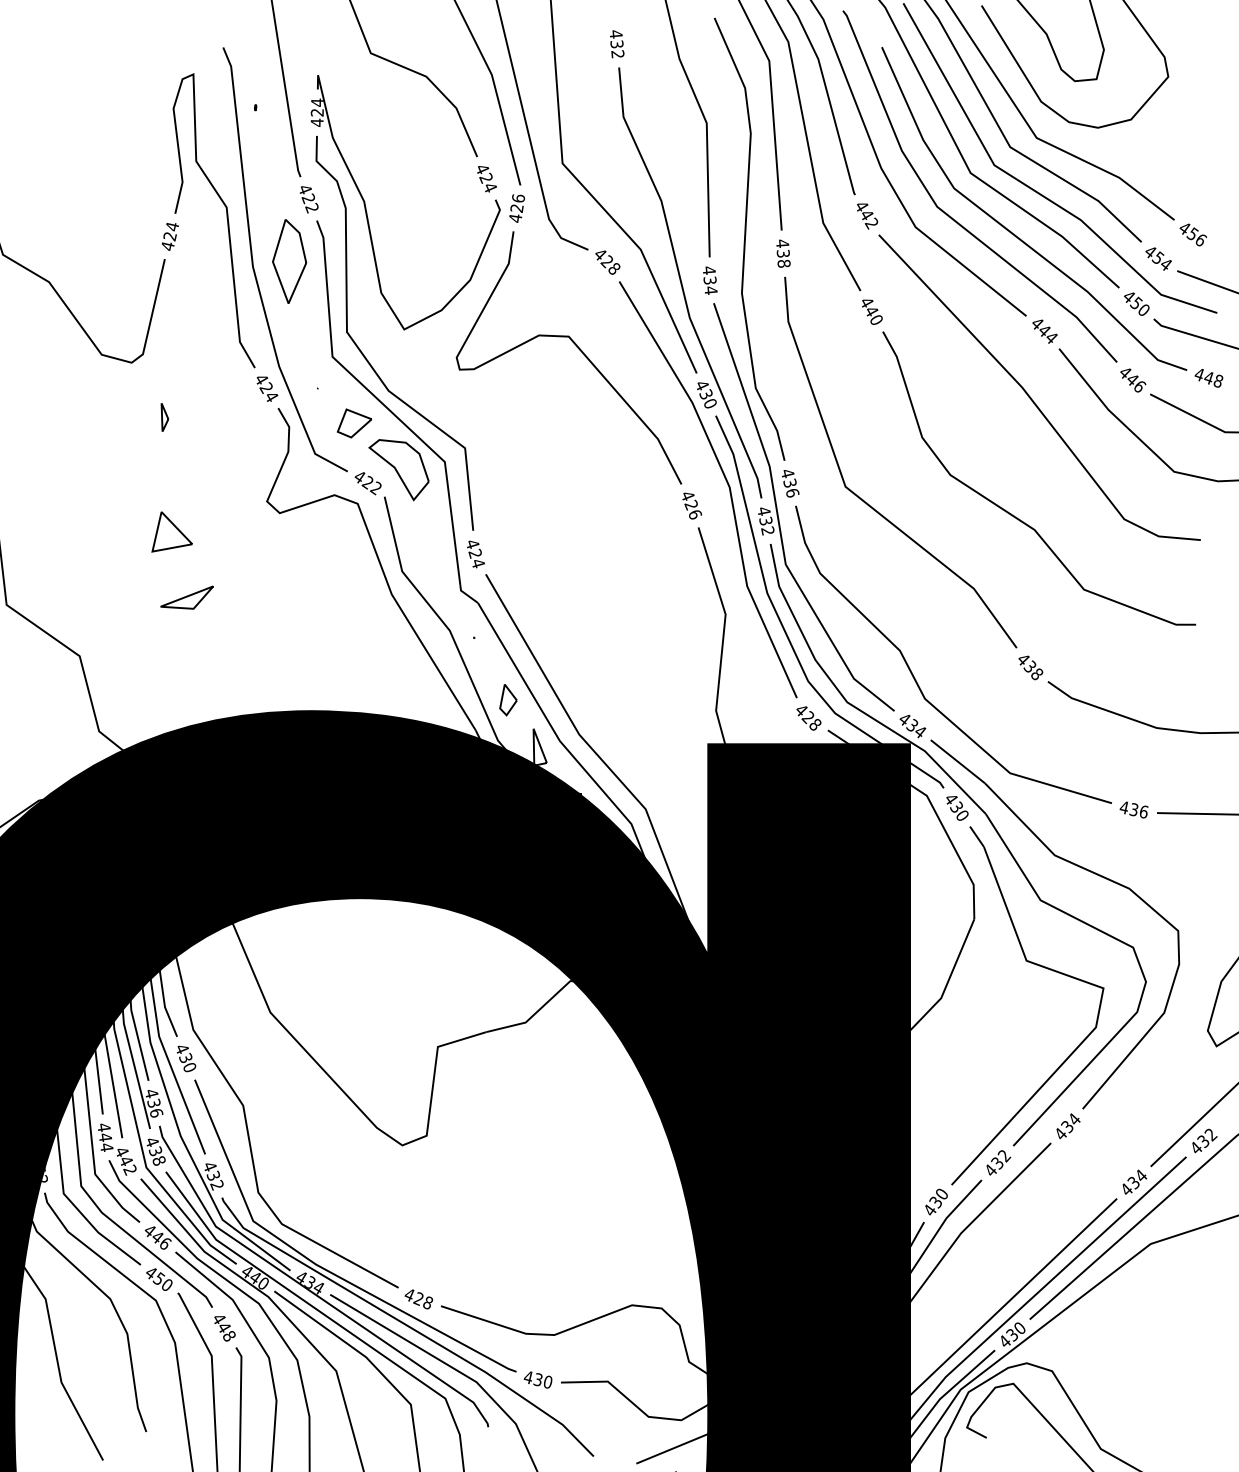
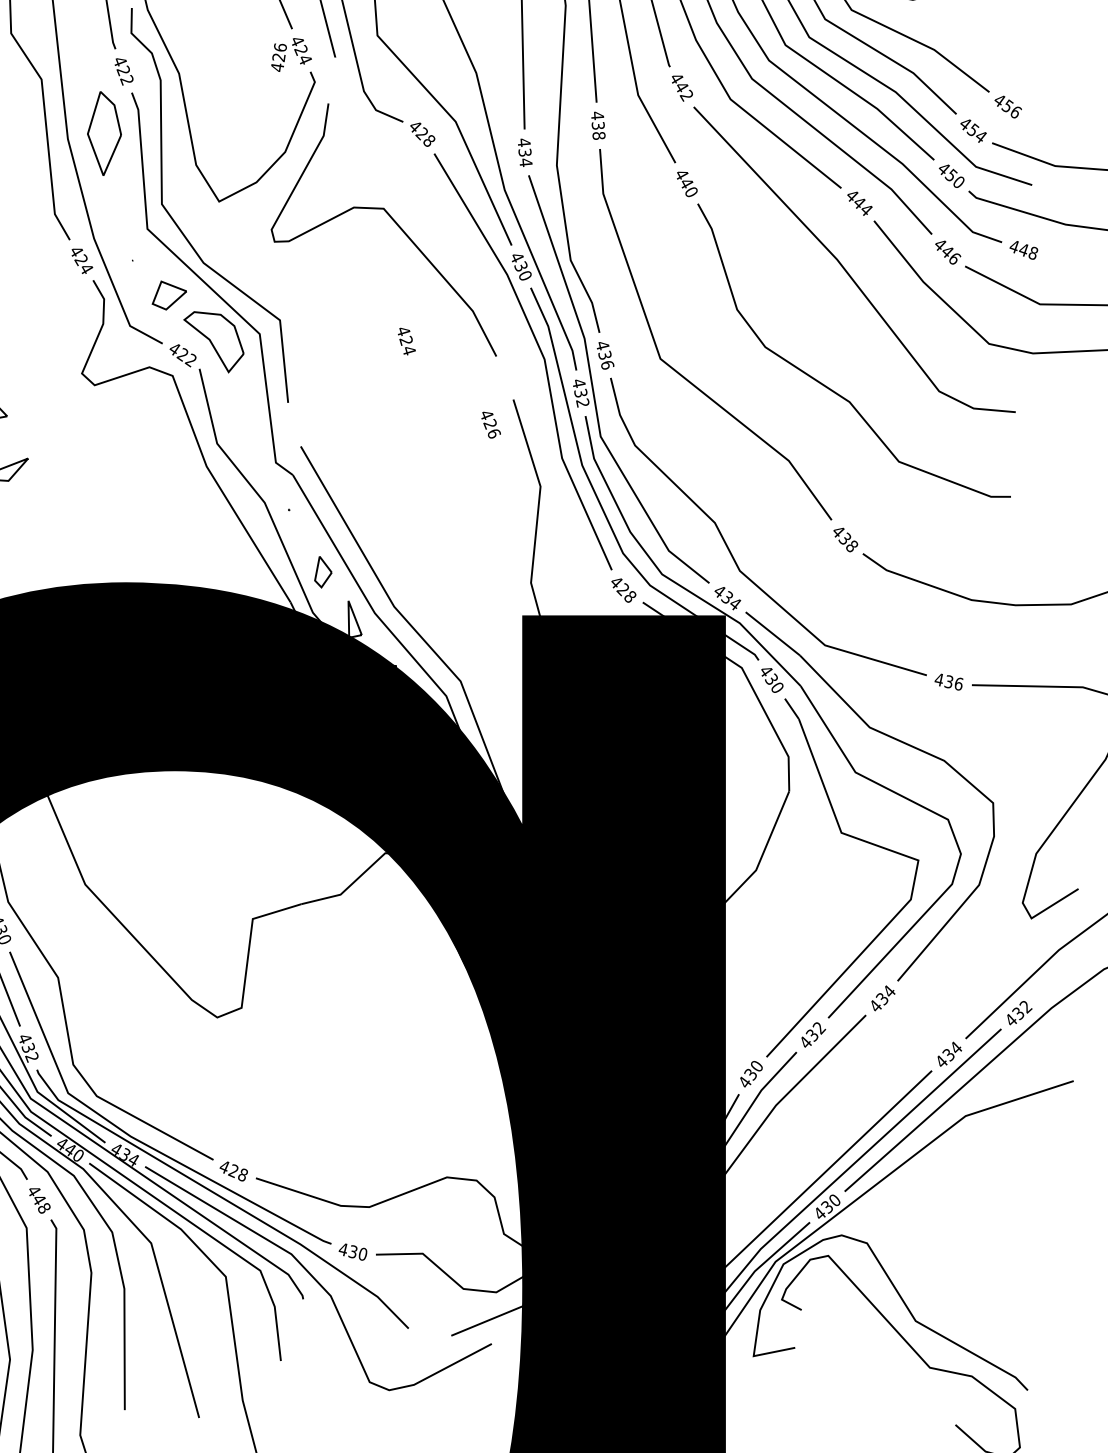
text: (516, 208) -> (278, 57), moved
text: (692, 505) -> (491, 424), moved
text: (475, 554) -> (406, 341), moved

